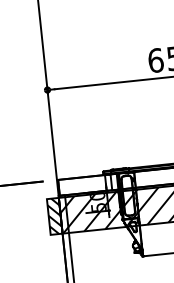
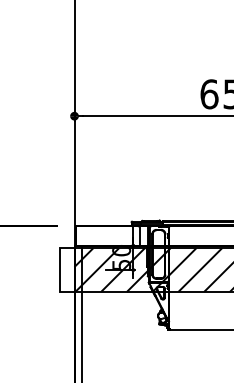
hatch: (54, 216) -> (66, 269), removed

